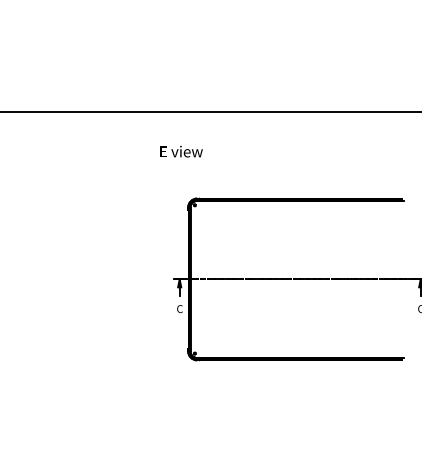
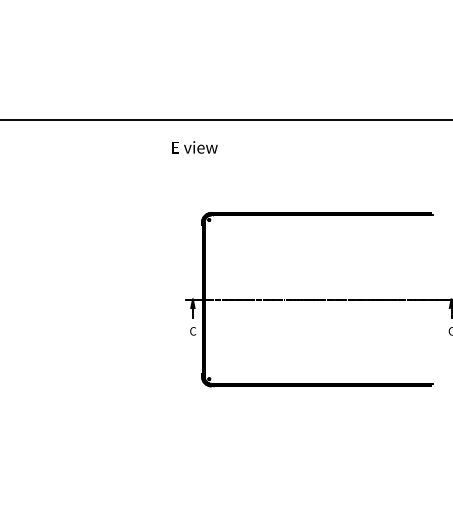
text: (181, 151) -> (194, 147), moved

